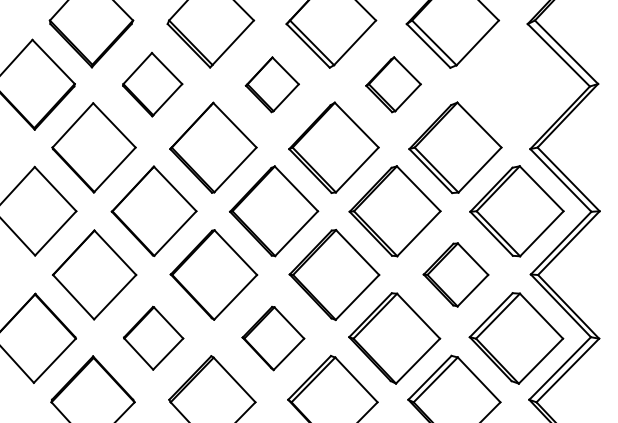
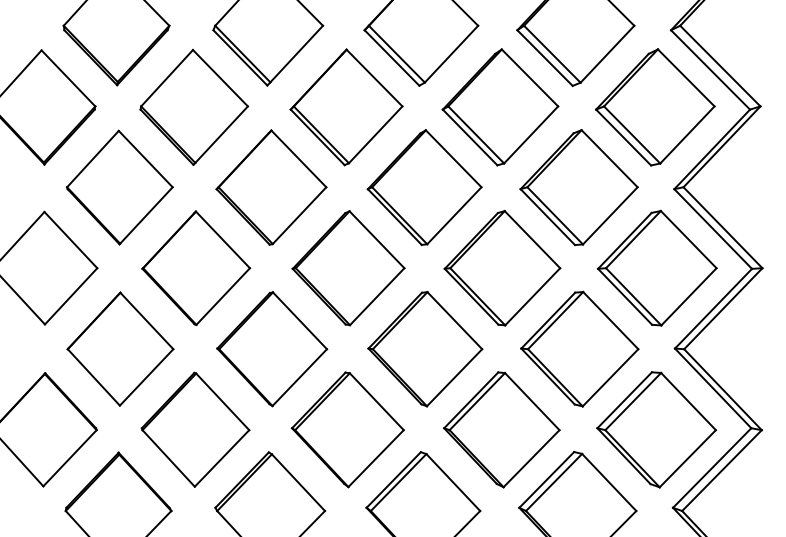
part: (152, 84) -> (194, 106), size x1.43
part: (272, 84) -> (346, 107), size x1.67
part: (393, 84) -> (500, 107), size x1.67
part: (515, 84) -> (655, 107), added
part: (455, 274) -> (579, 348), size x1.43
part: (153, 338) -> (195, 429), size x1.43
part: (273, 338) -> (347, 429), size x1.43

